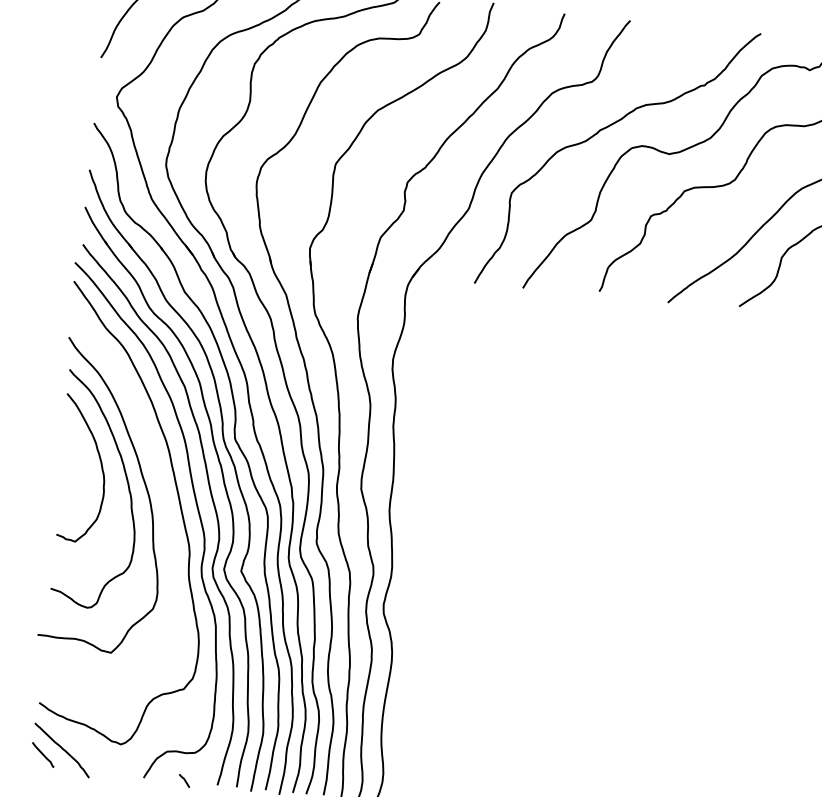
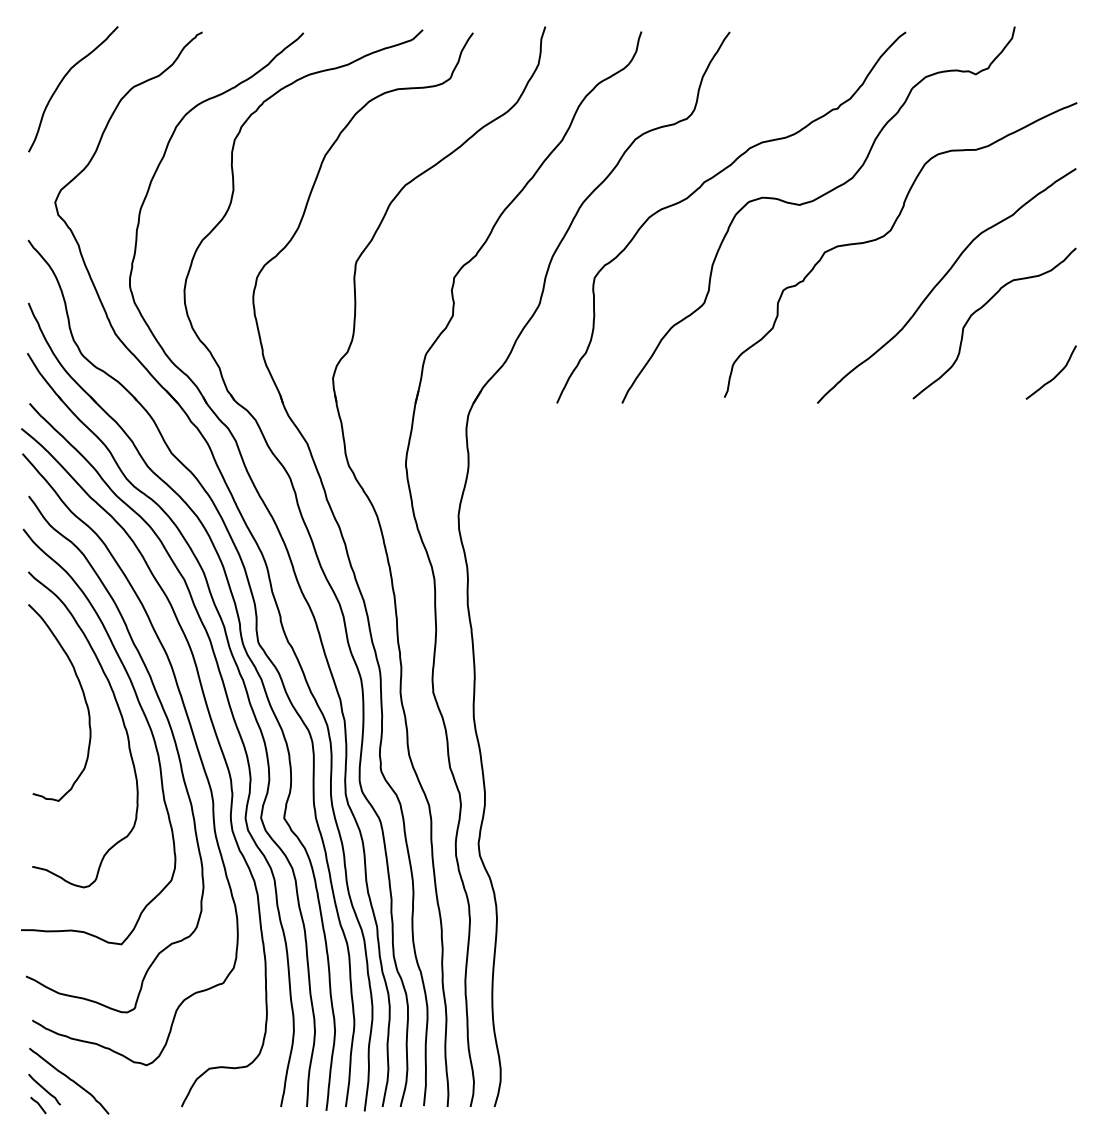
curve: (164, 503) -> (172, 737), added
line: (184, 780) -> (38, 1105), moved

